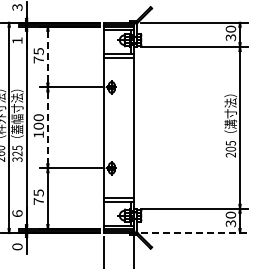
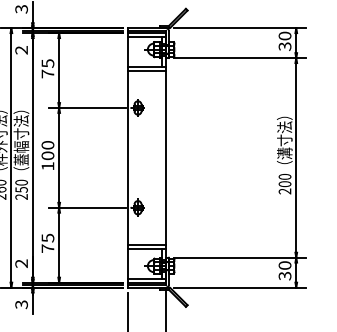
text: (17, 40) -> (21, 50), 1 -> 2
line: (47, 57) -> (58, 70), dashed -> solid
line: (47, 128) -> (58, 158), dashed -> solid
text: (230, 143) -> (284, 177), 205 -> 200
text: (17, 153) -> (21, 189), 325 -> 250
text: (17, 213) -> (21, 263), 6 -> 2
line: (194, 233) -> (240, 288), dashed -> solid
text: (17, 246) -> (21, 304), 0 -> 3

